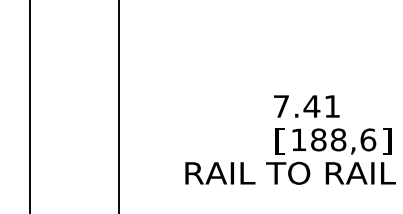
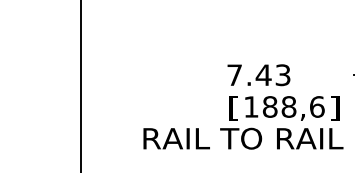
text: (331, 106) -> (282, 75), 7.41 -> 7.43

